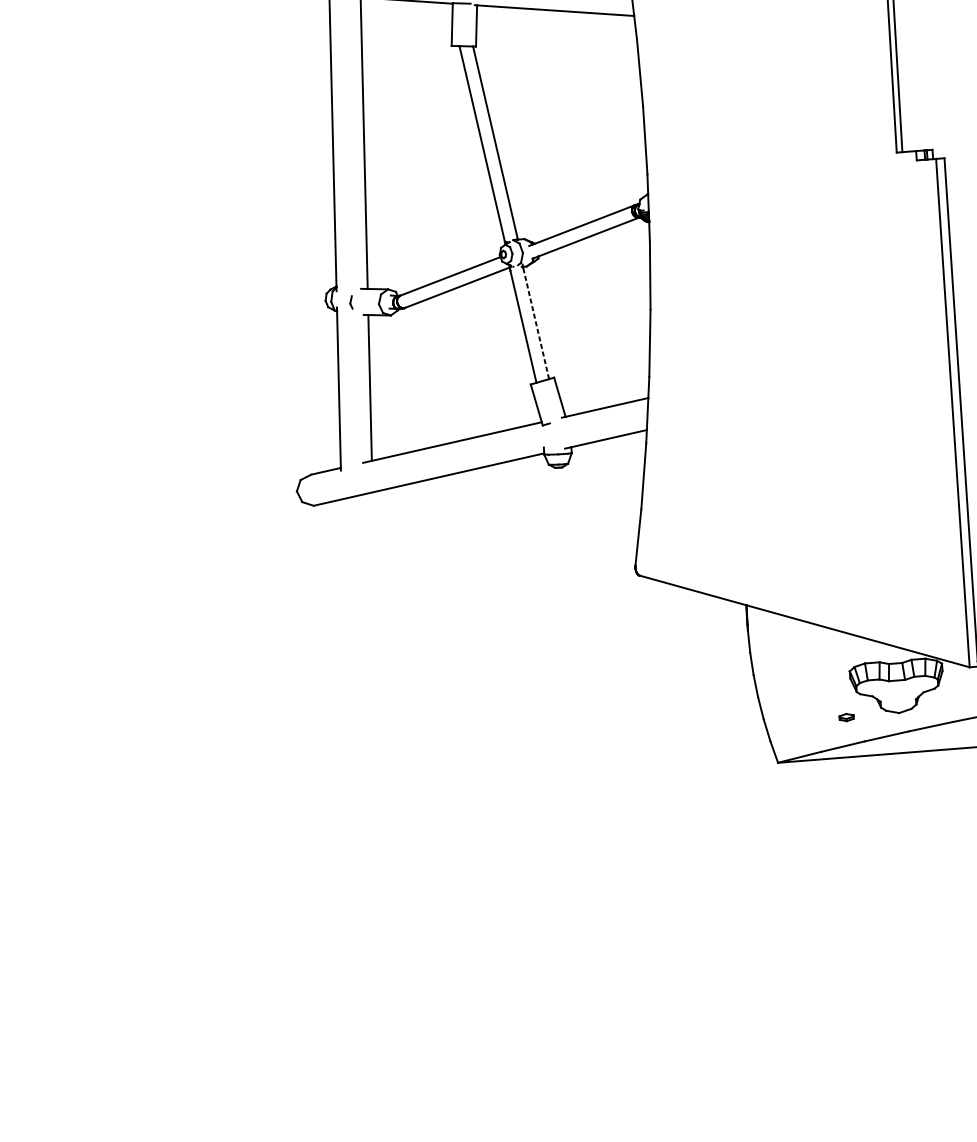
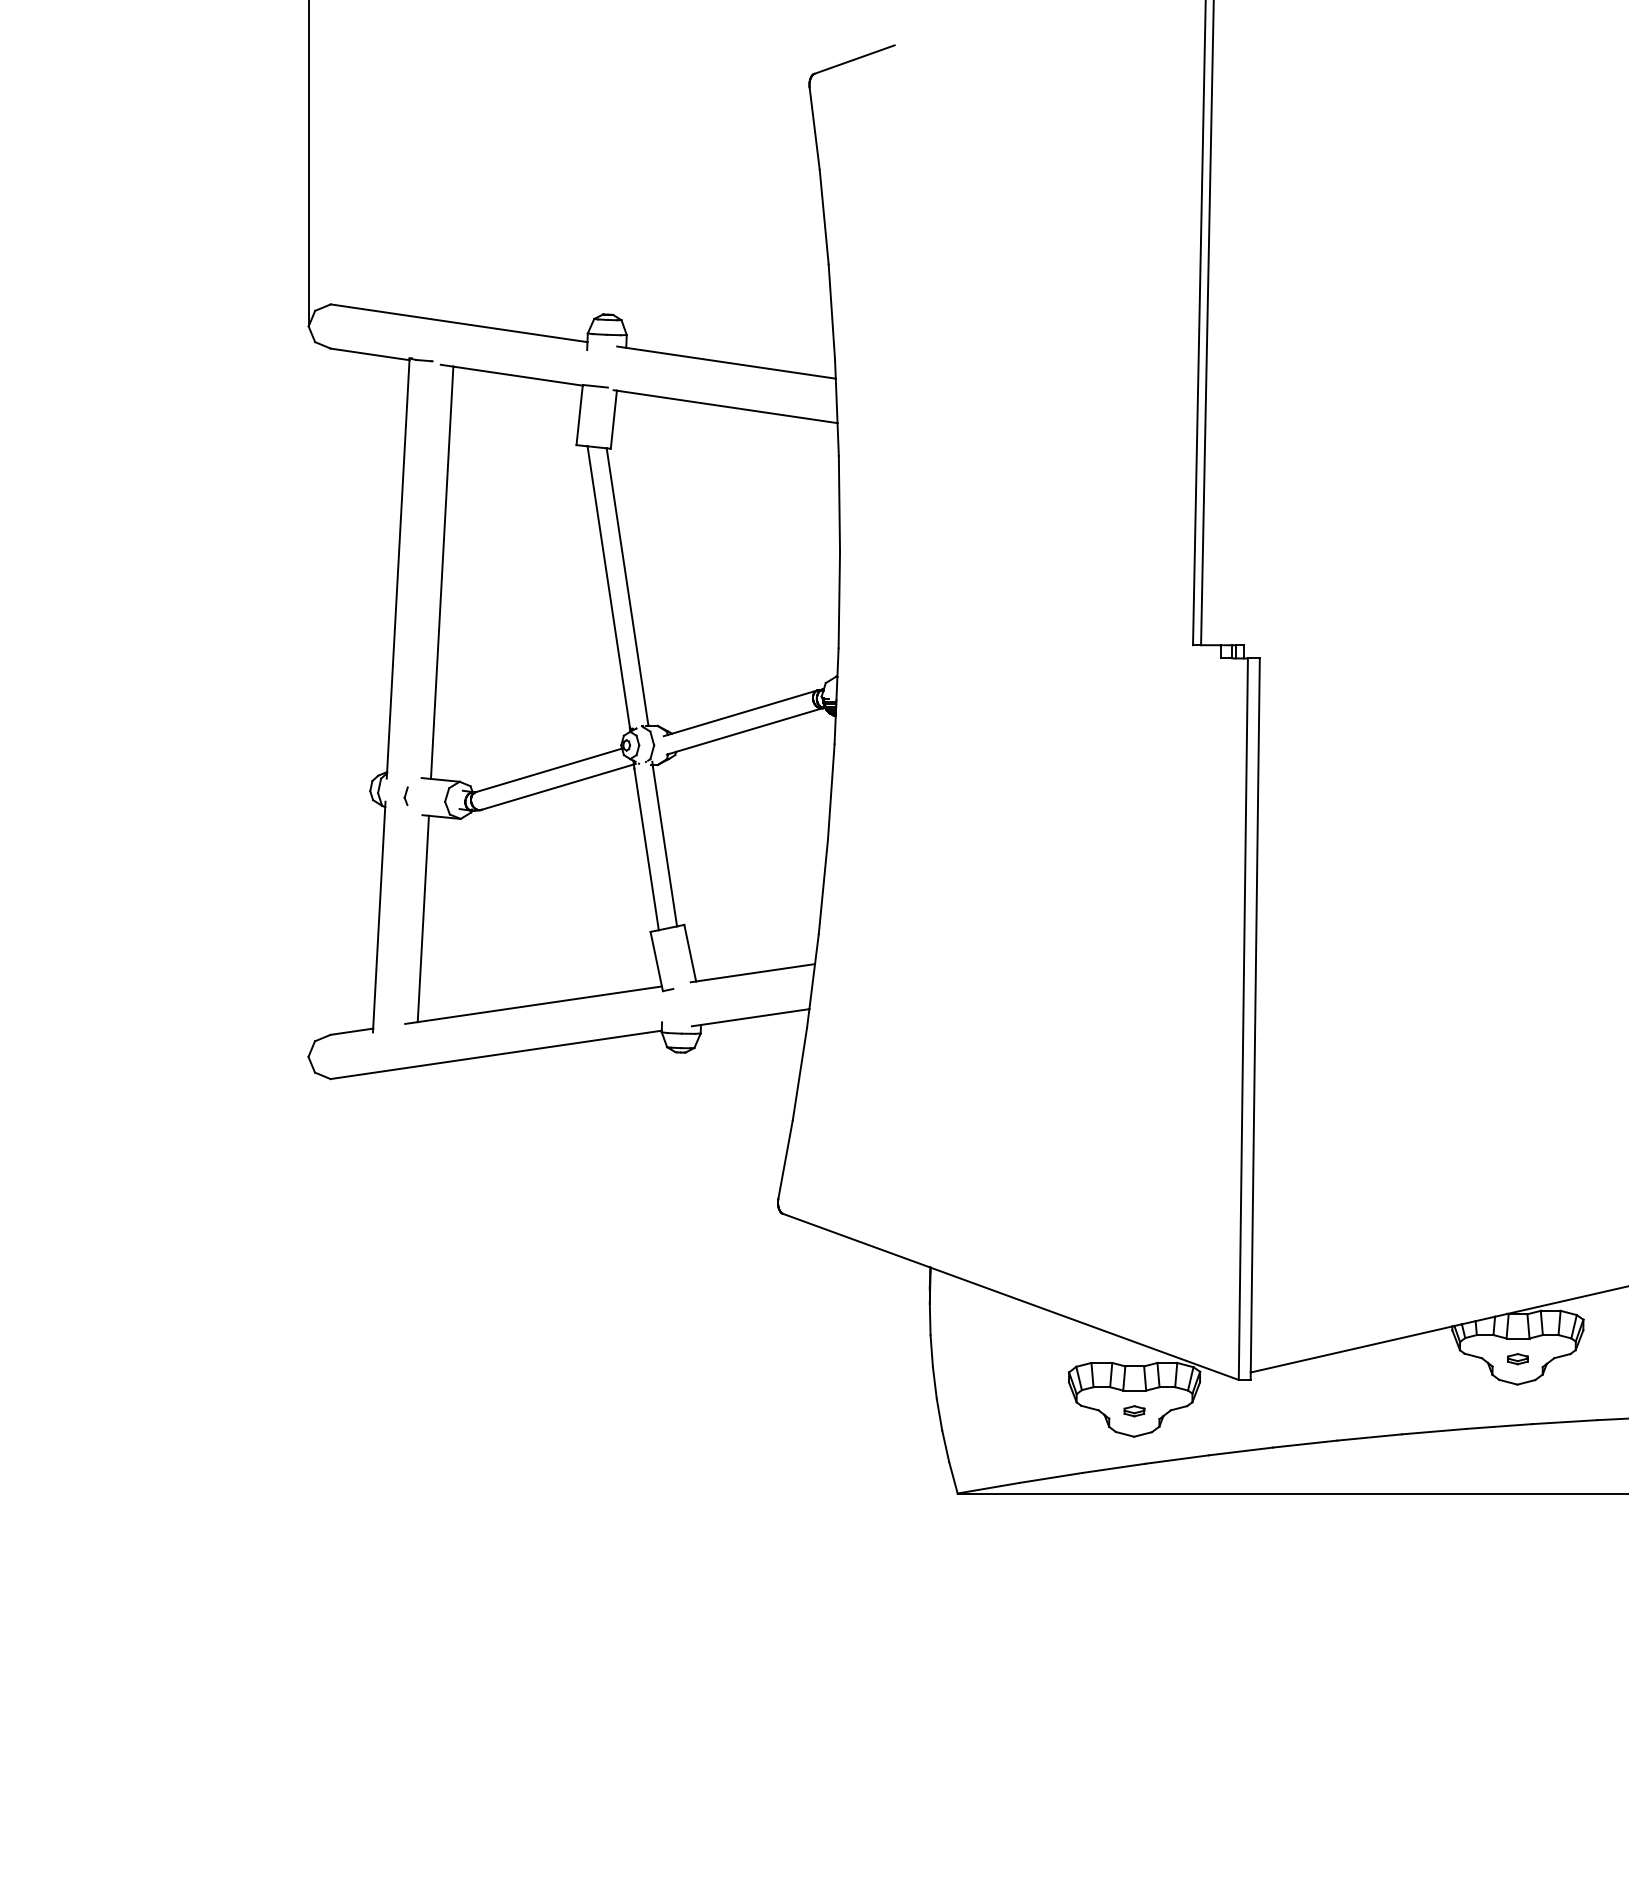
line: (535, 323) -> (664, 846), dashed -> solid
part: (846, 717) -> (1134, 1411), moved

